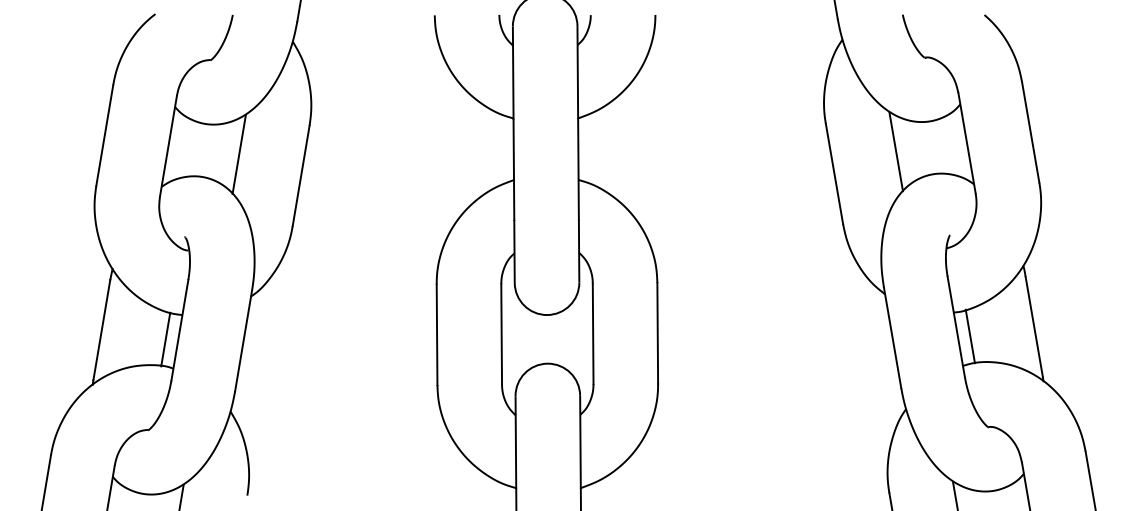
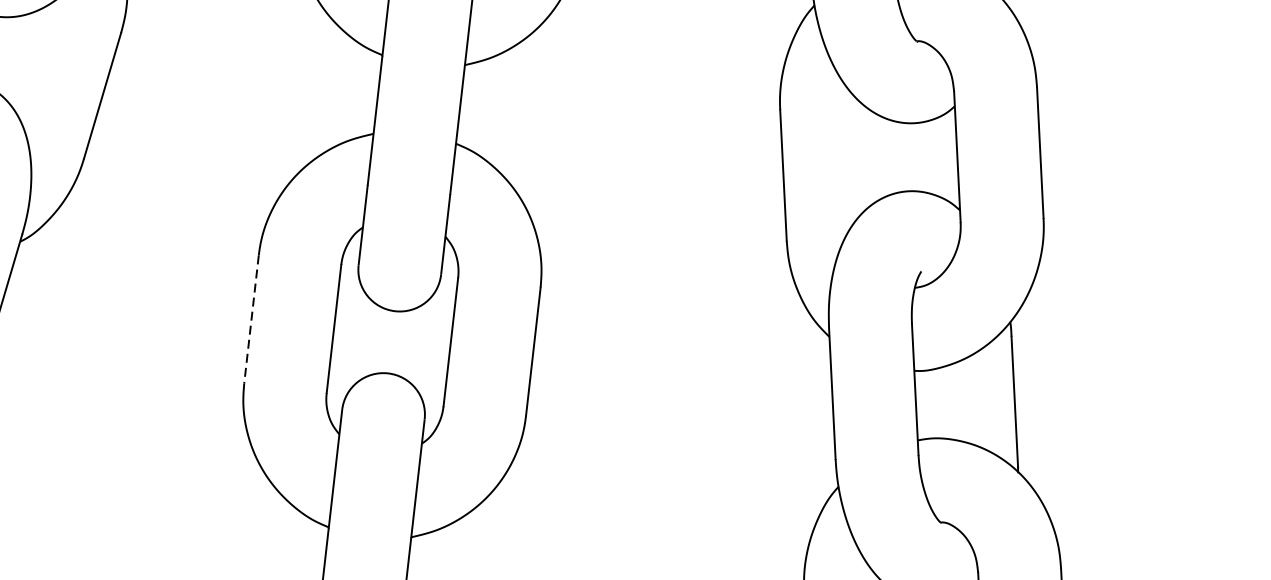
line: (895, 151) -> (864, 156), removed
line: (238, 153) -> (26, 57), removed
line: (437, 335) -> (251, 320), solid -> dashed
line: (969, 336) -> (930, 403), removed

